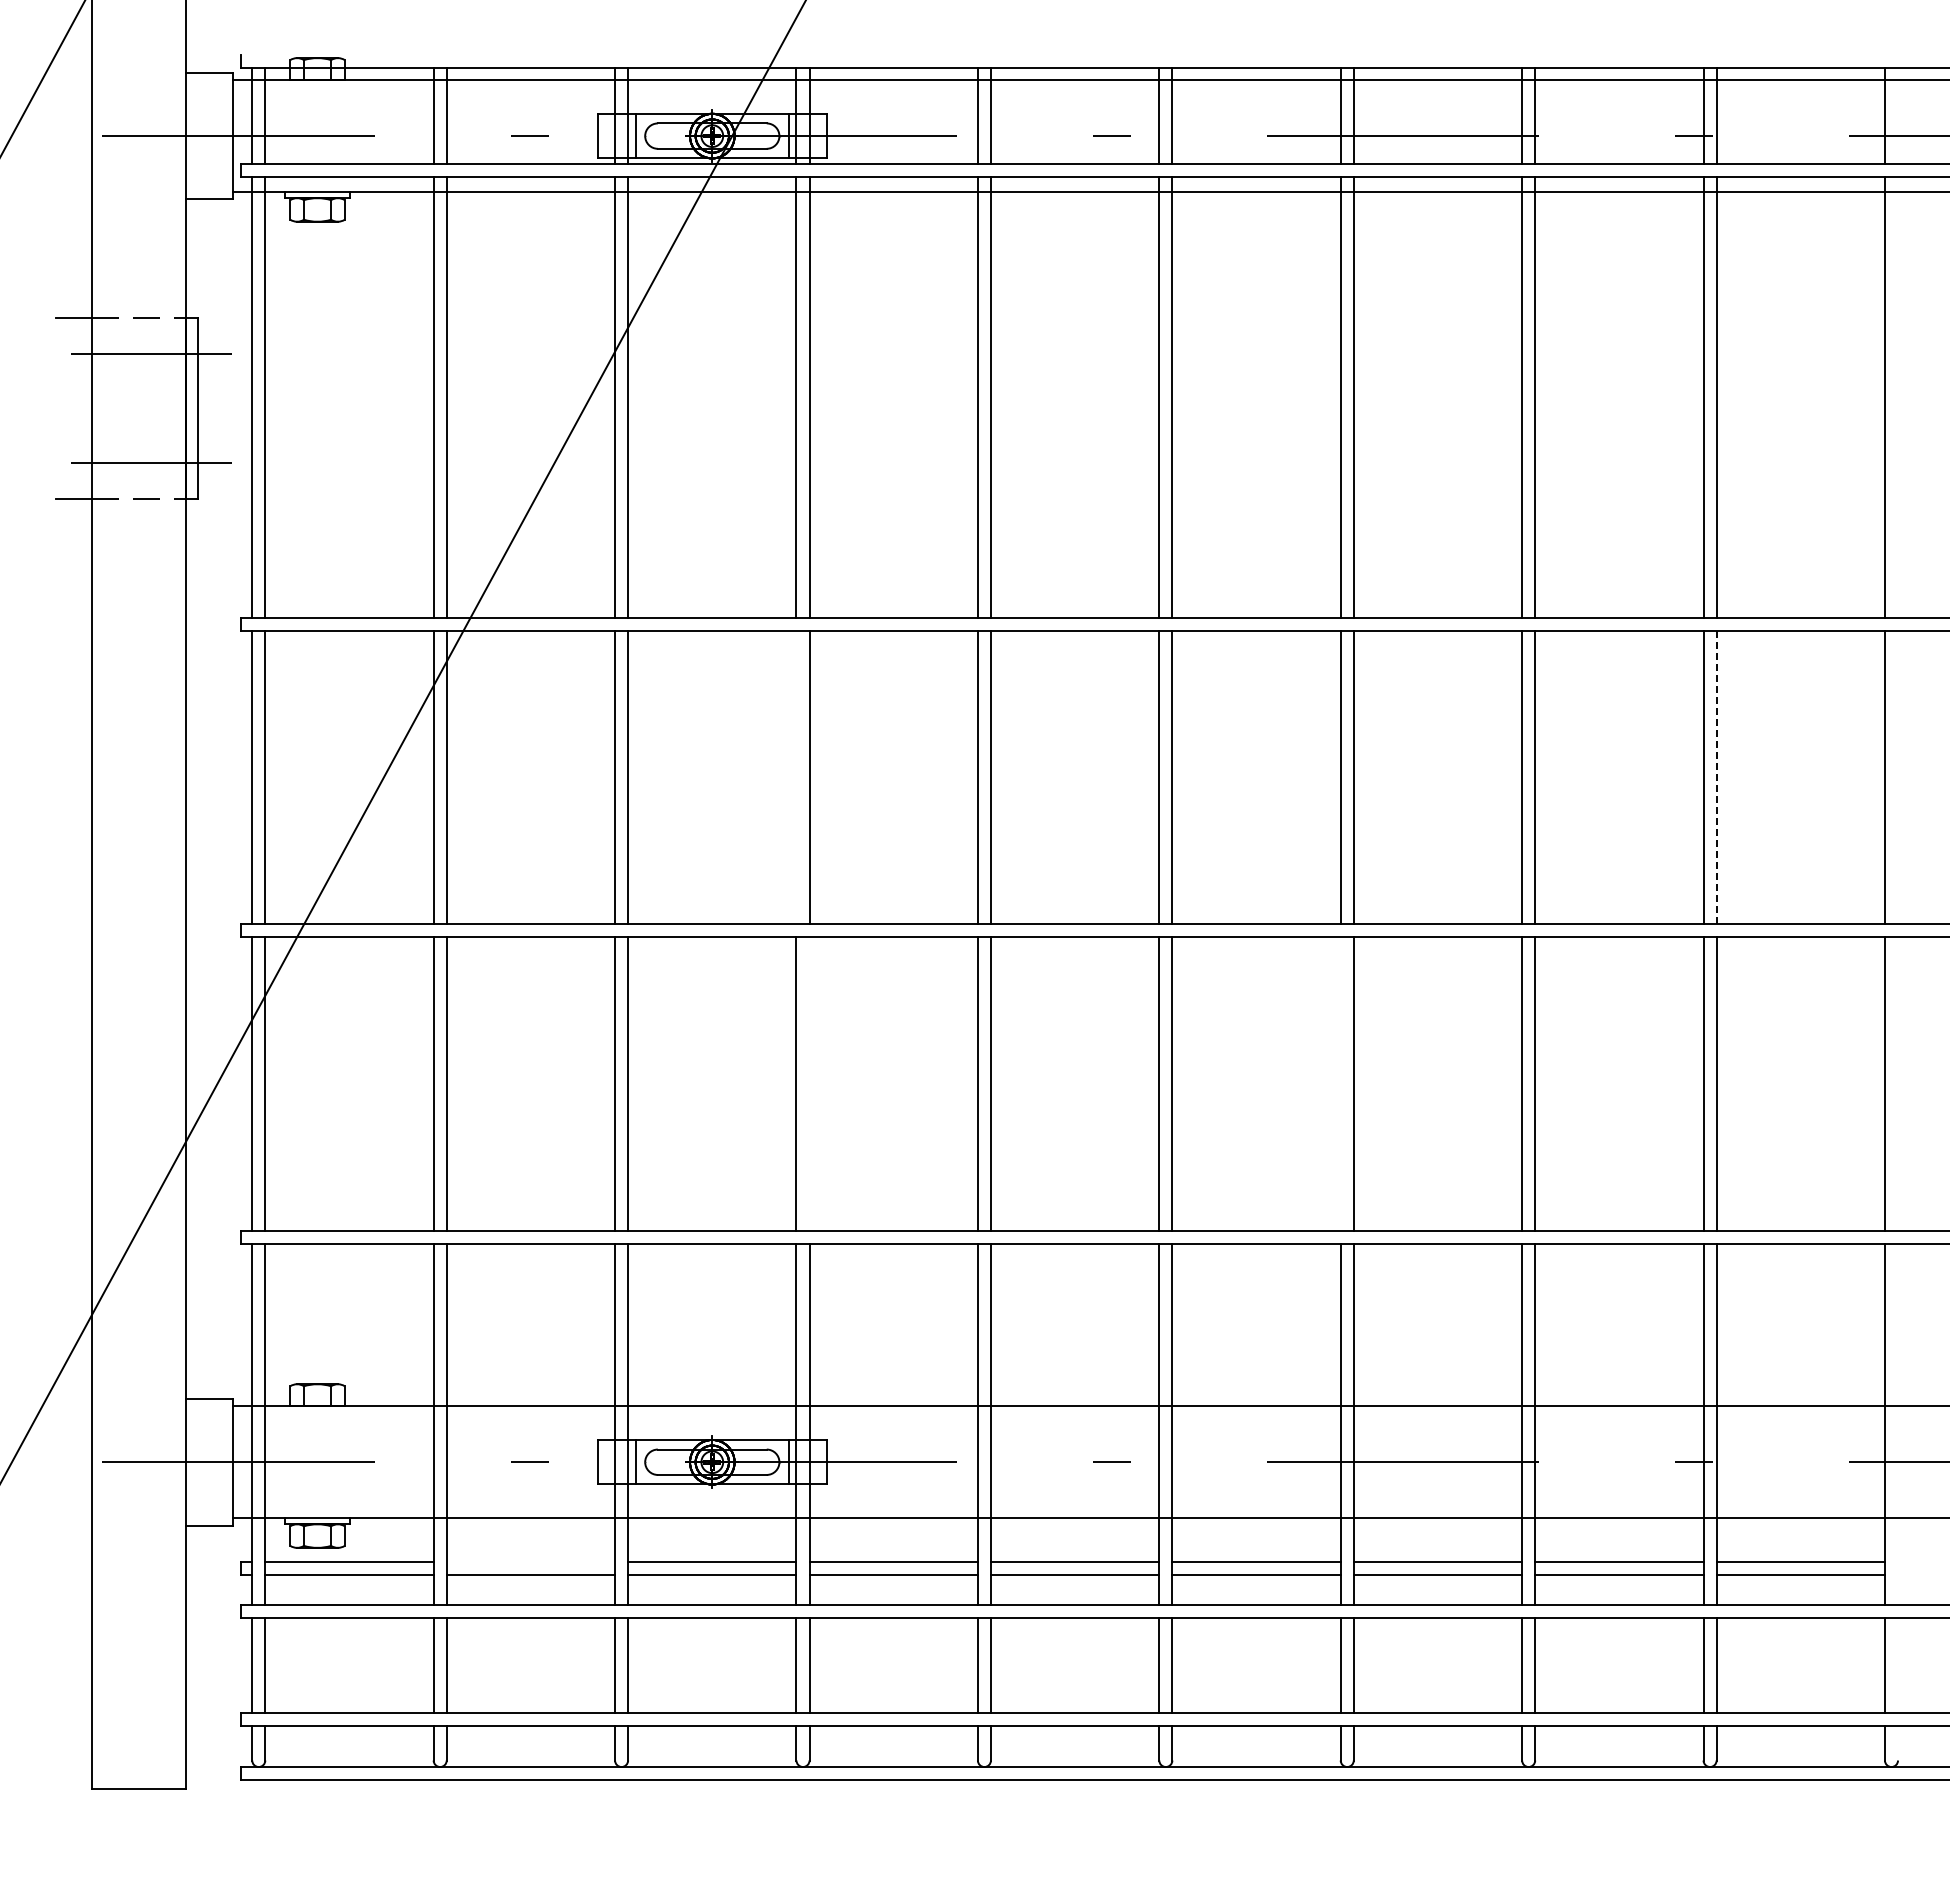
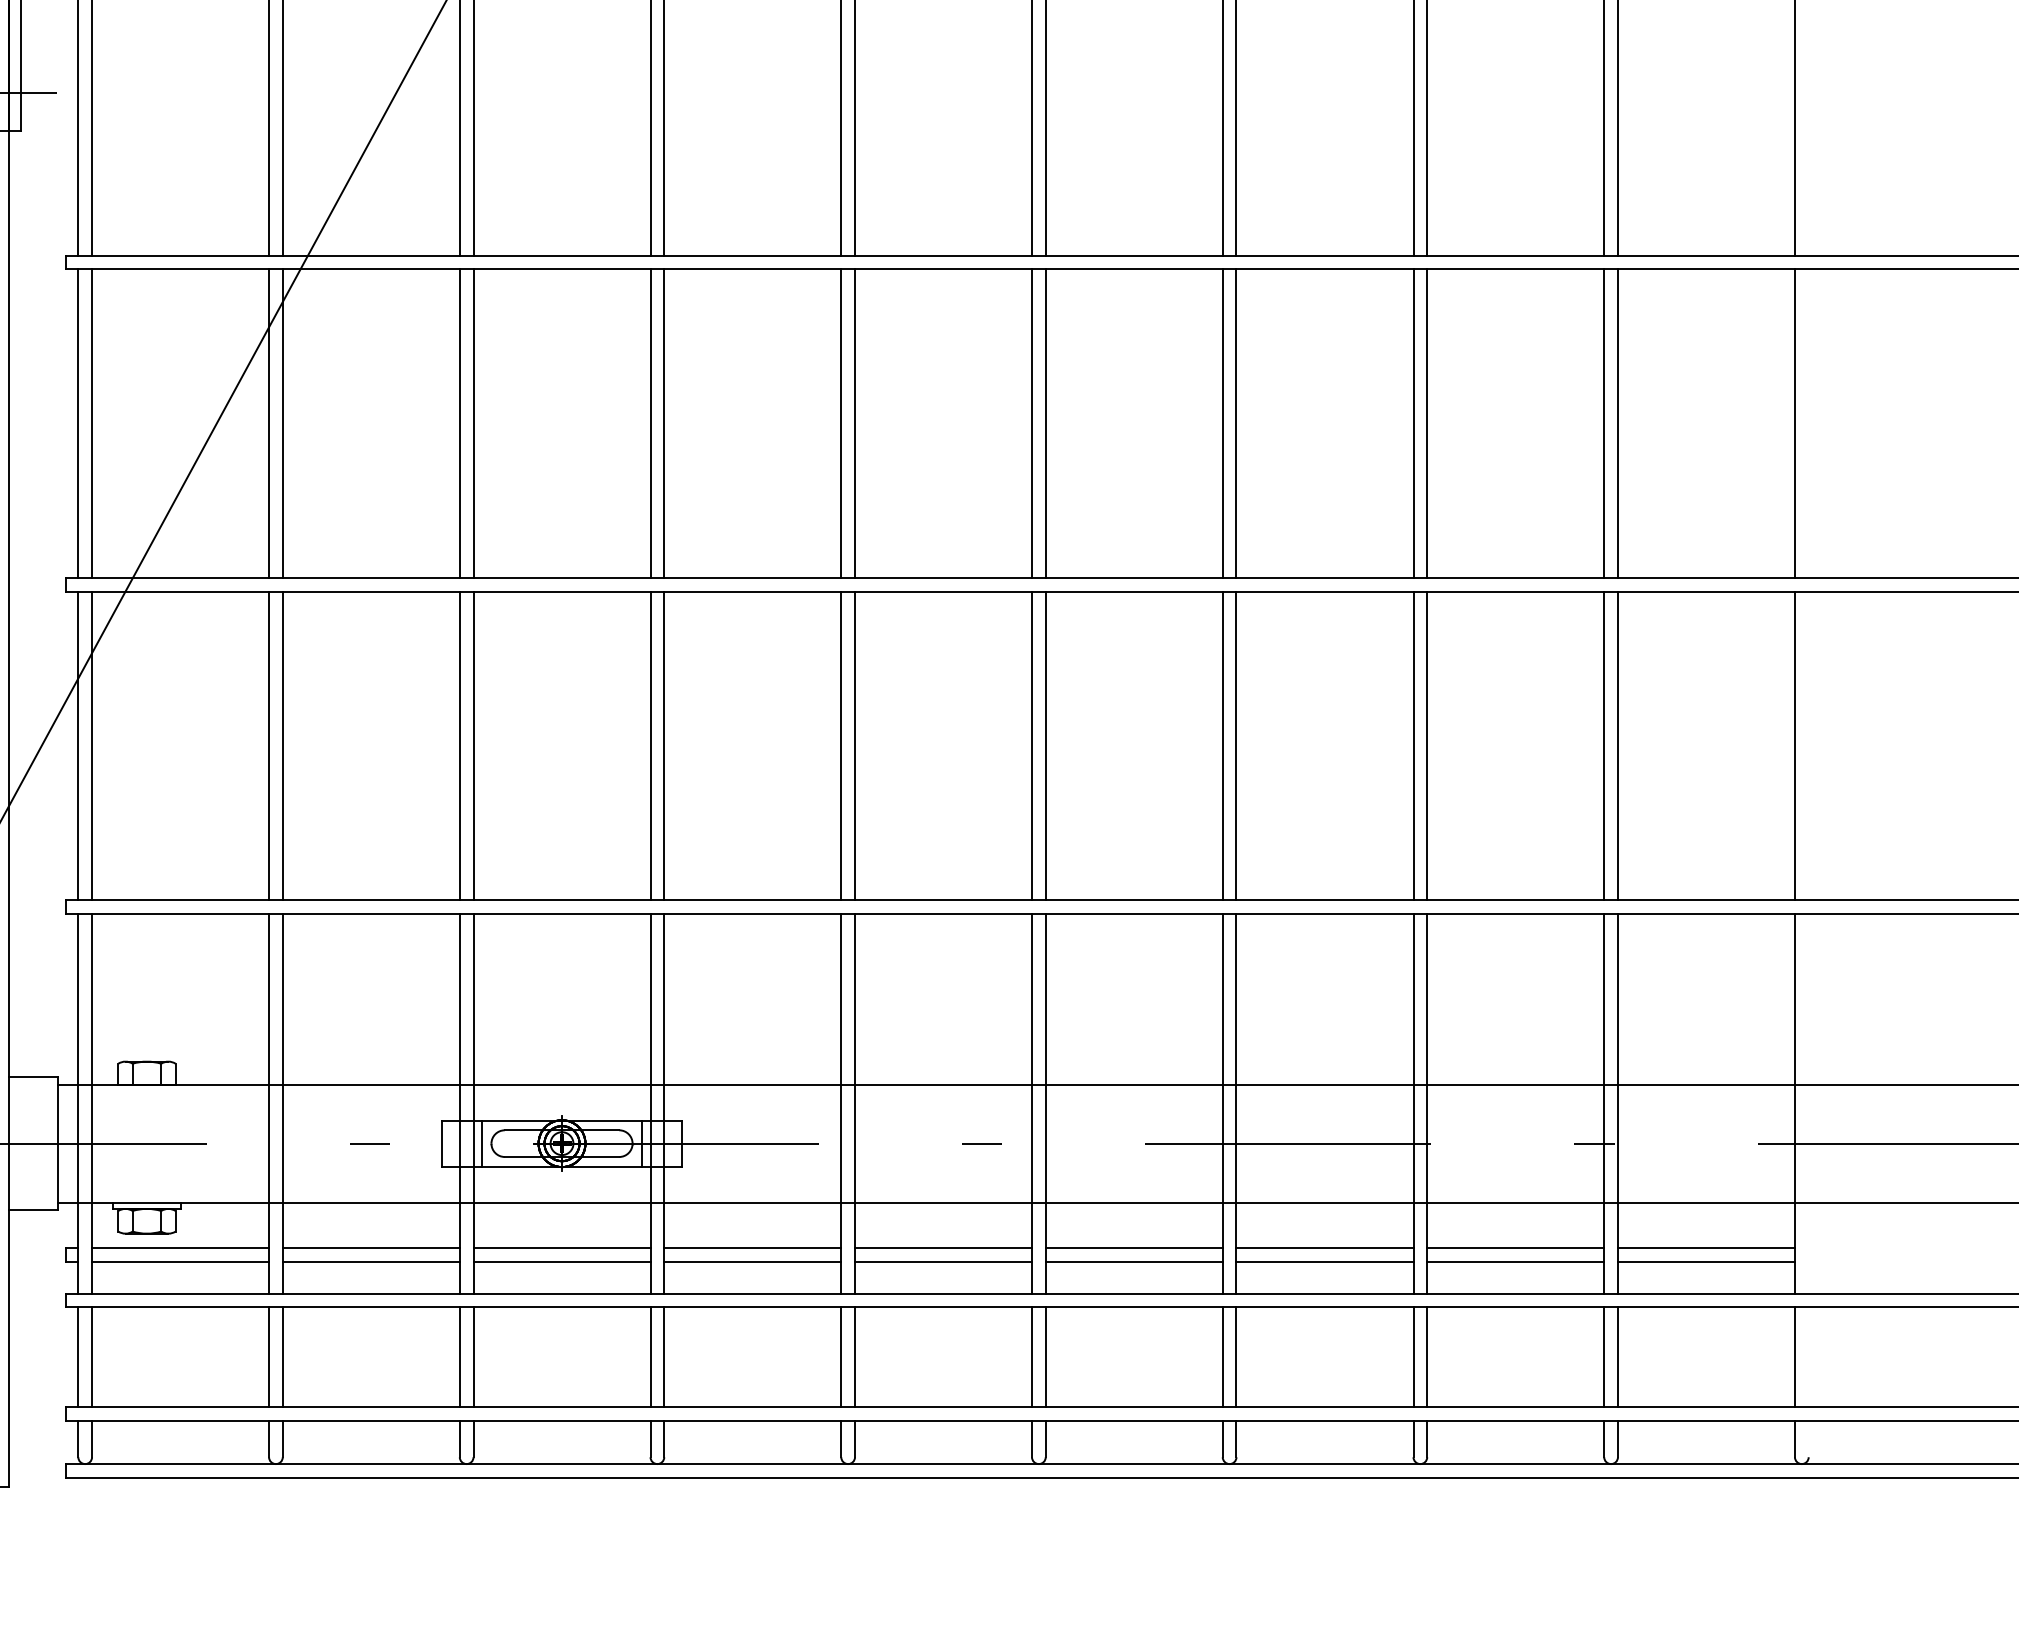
line: (796, 777) -> (650, 423), added
line: (1716, 777) -> (1617, 423), dashed -> solid
line: (809, 1083) -> (664, 745), added
line: (1340, 1083) -> (1222, 745), added
line: (530, 1561) -> (370, 1247), added

